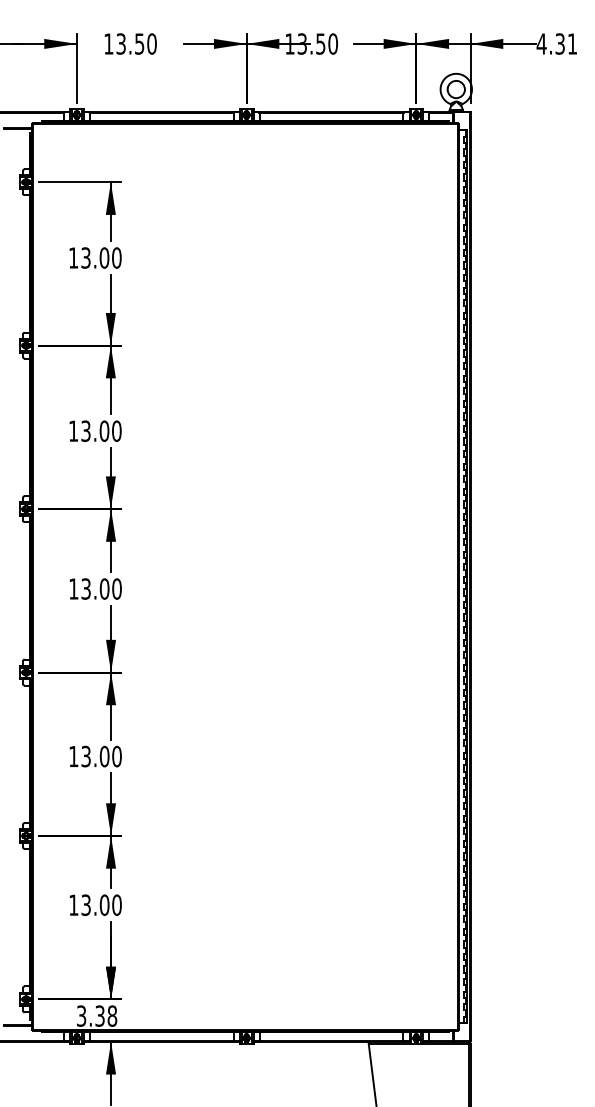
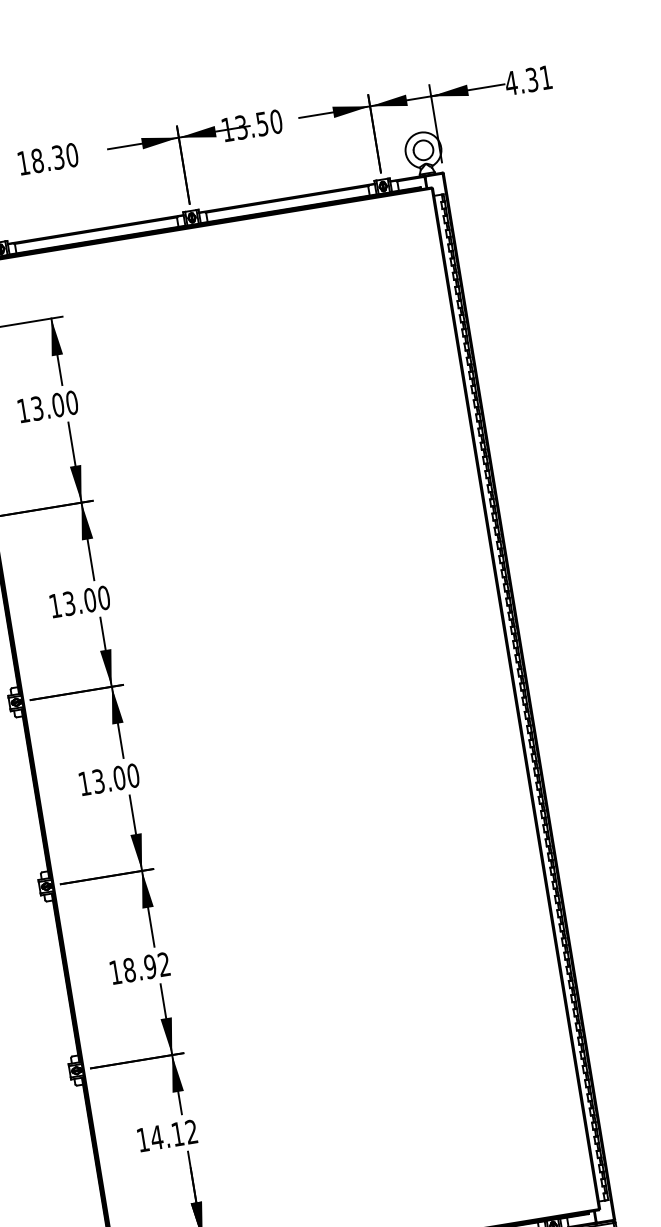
text: (130, 43) -> (47, 158), 13.50 -> 18.30
text: (101, 756) -> (146, 967), 13.00 -> 18.92
text: (101, 904) -> (174, 1134), 13.00 -> 14.12

